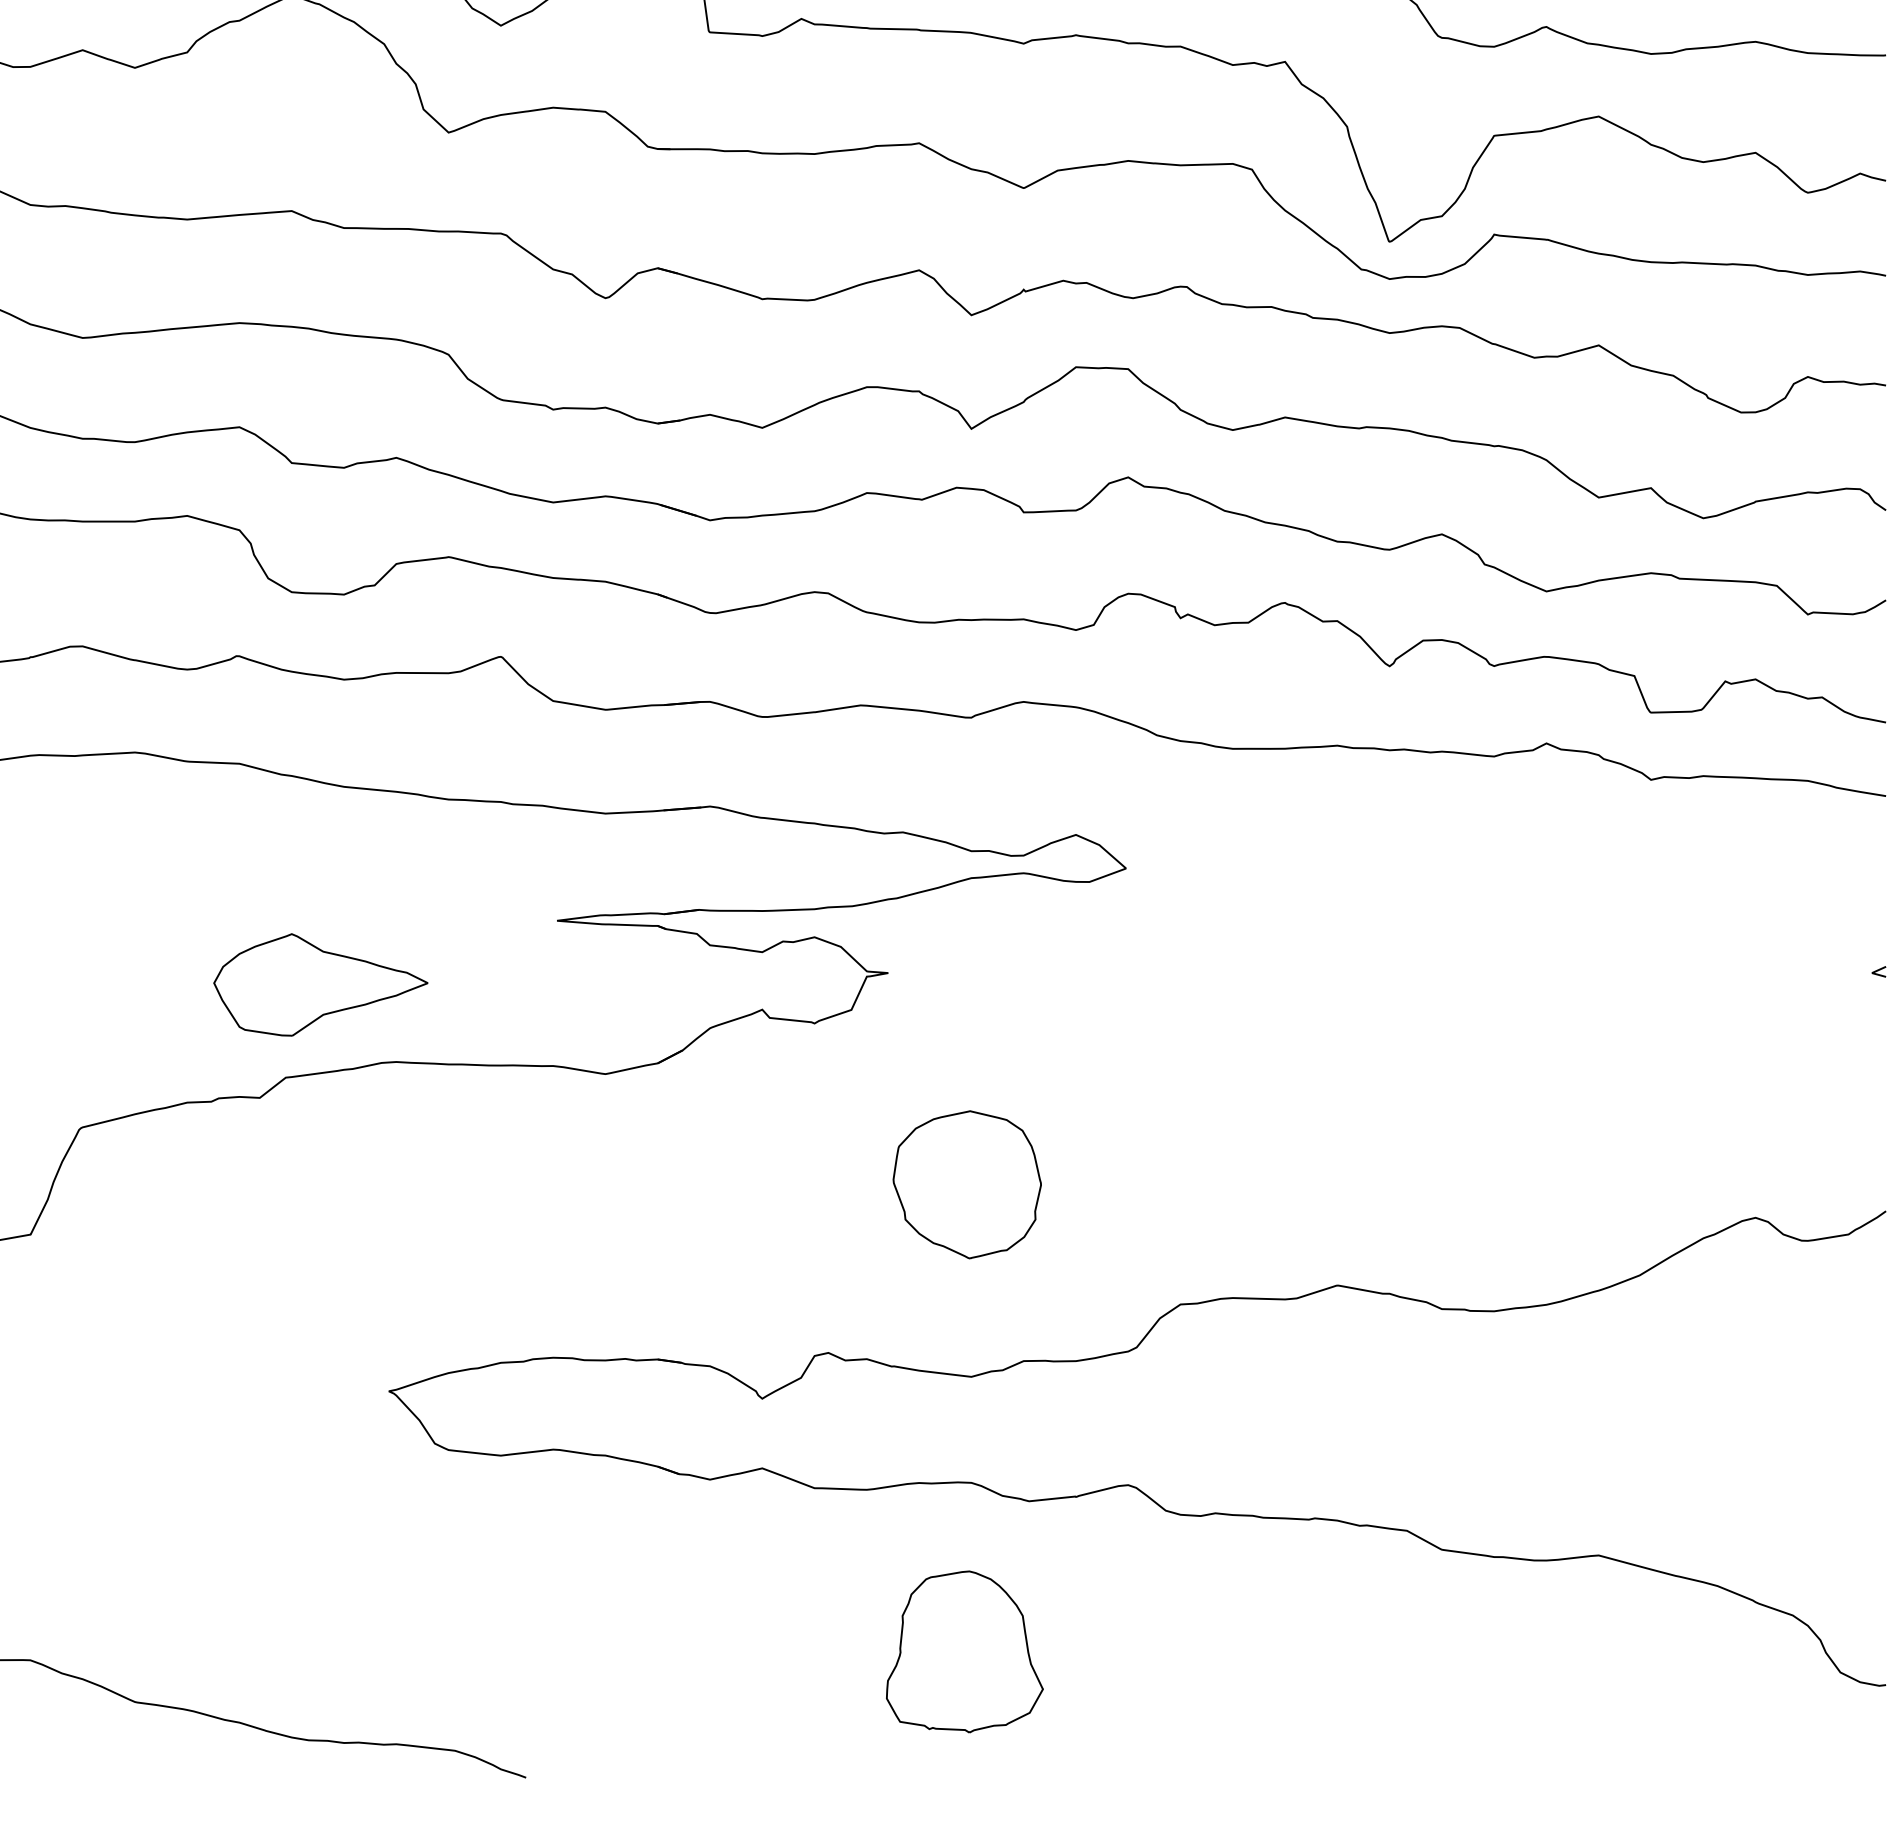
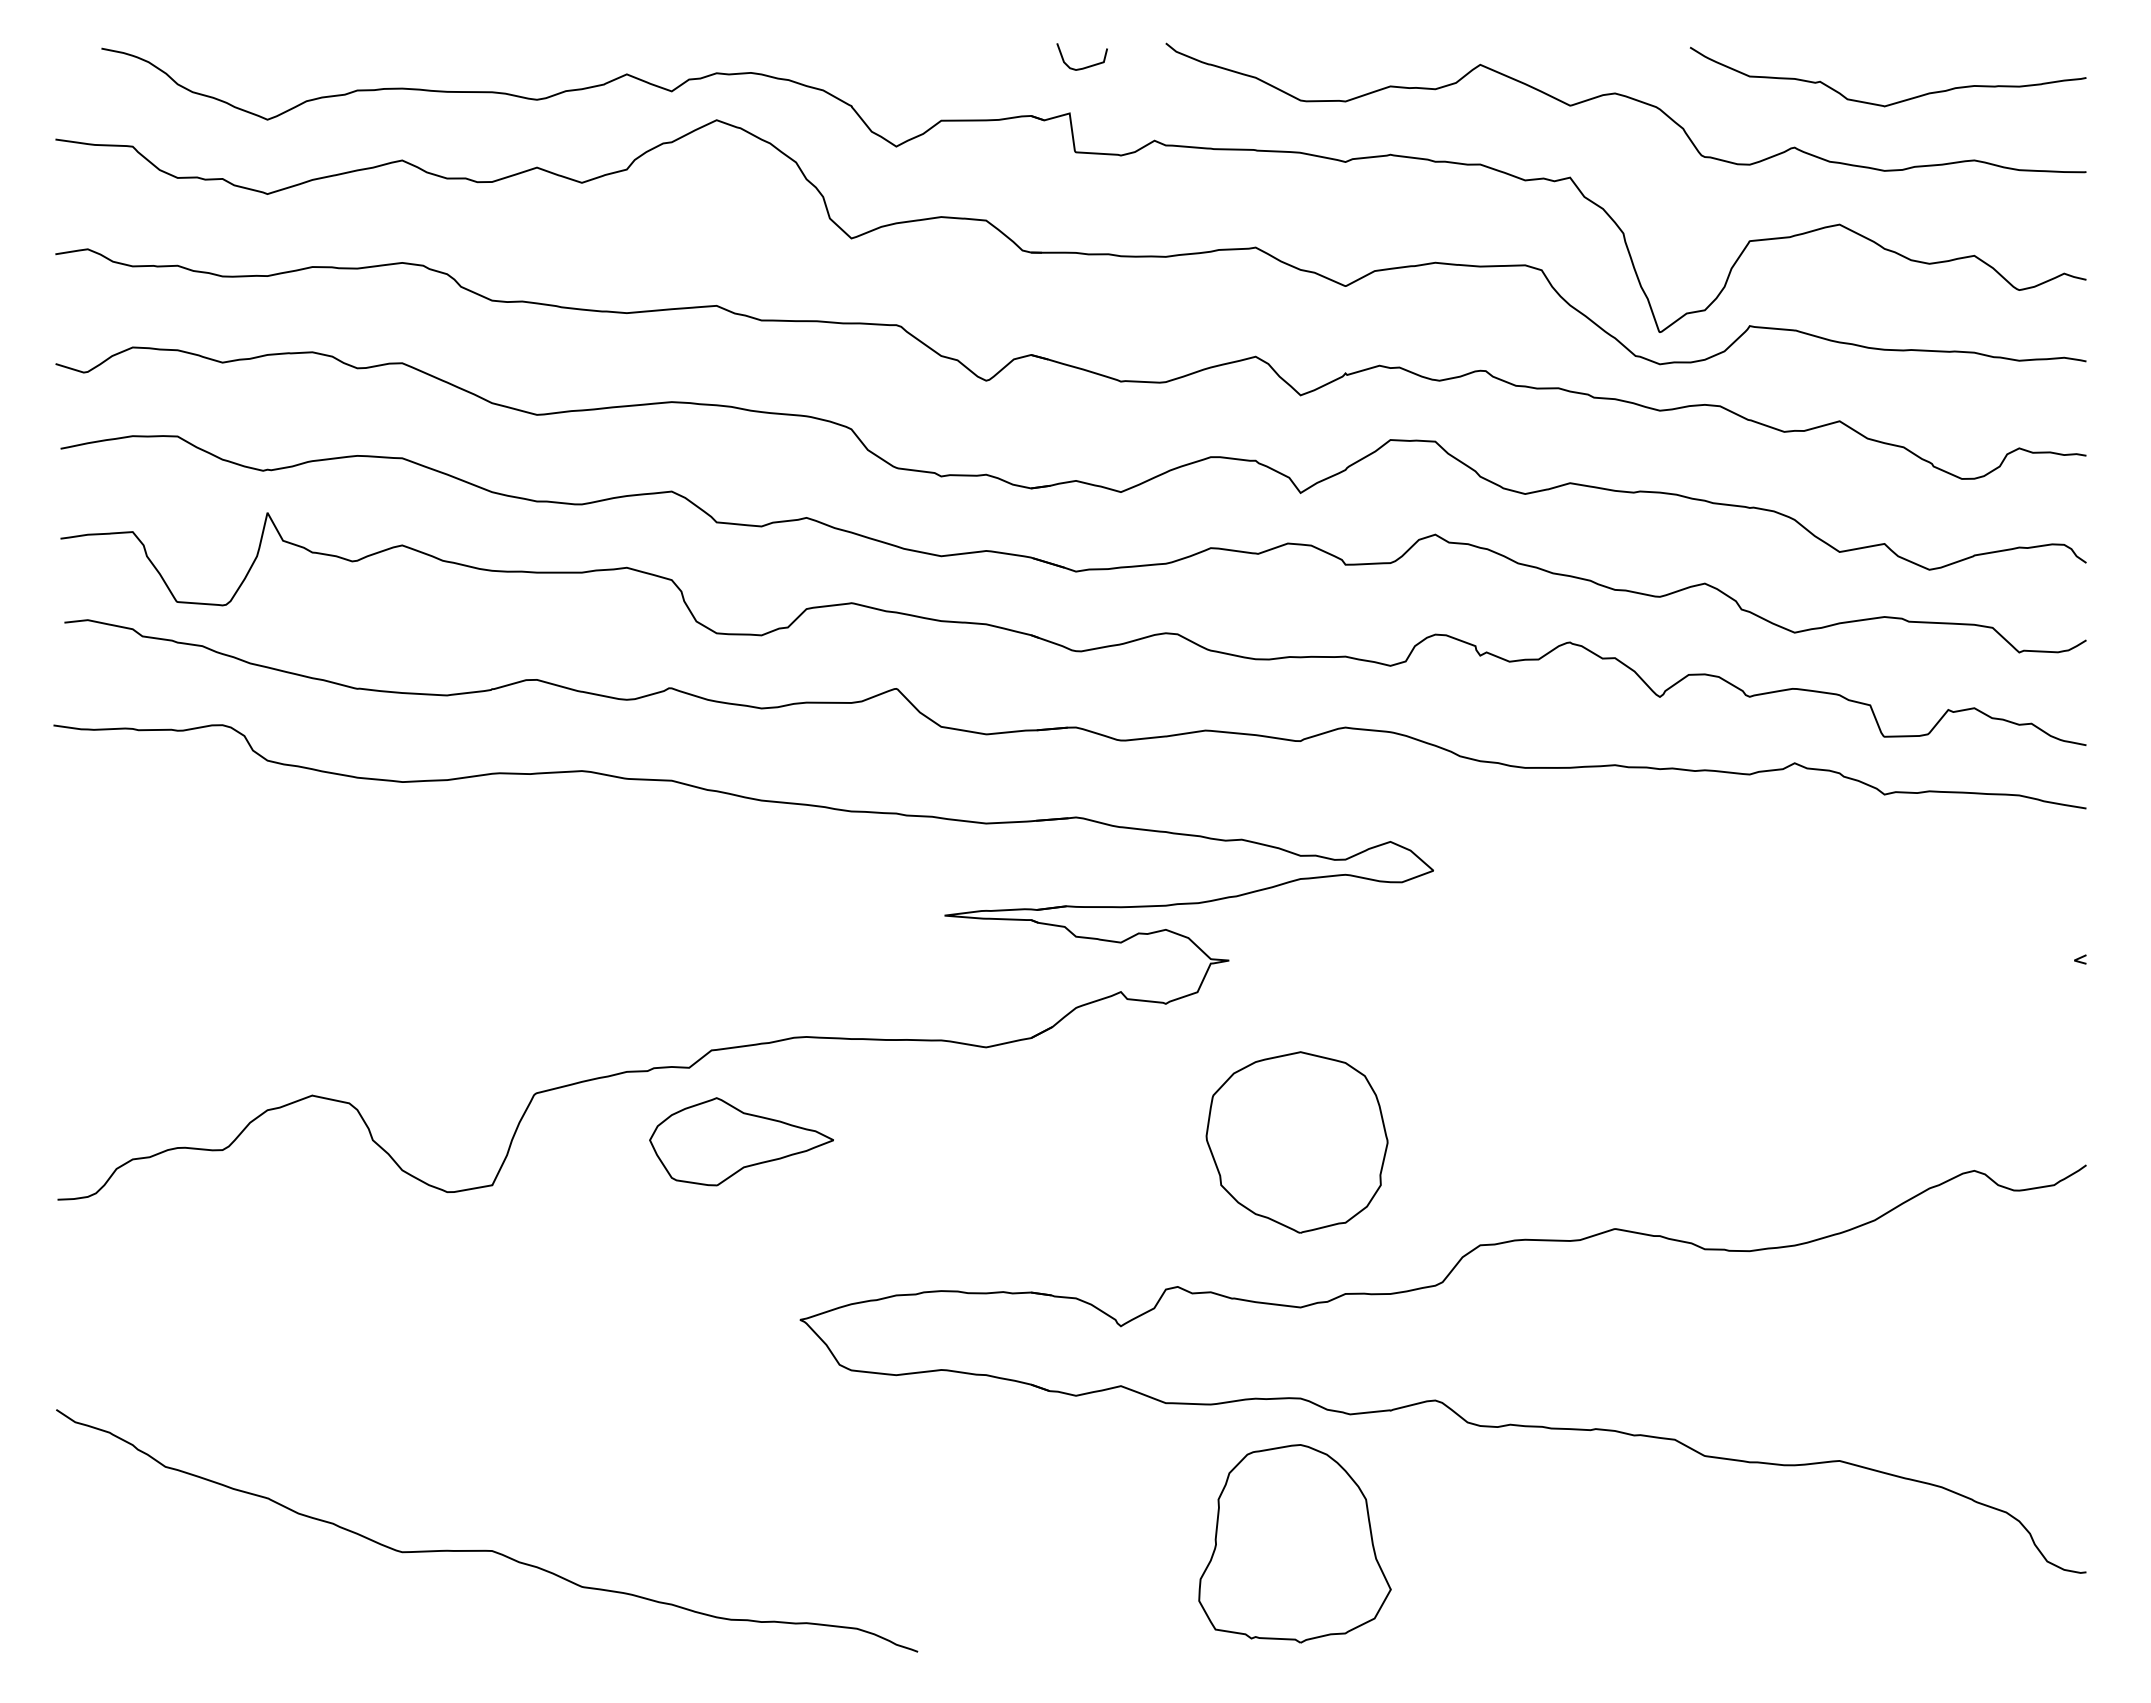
part: (320, 984) -> (741, 1141), moved
part: (966, 1184) -> (1296, 1142), size x1.43
part: (964, 1651) -> (1294, 1543), size x1.43

